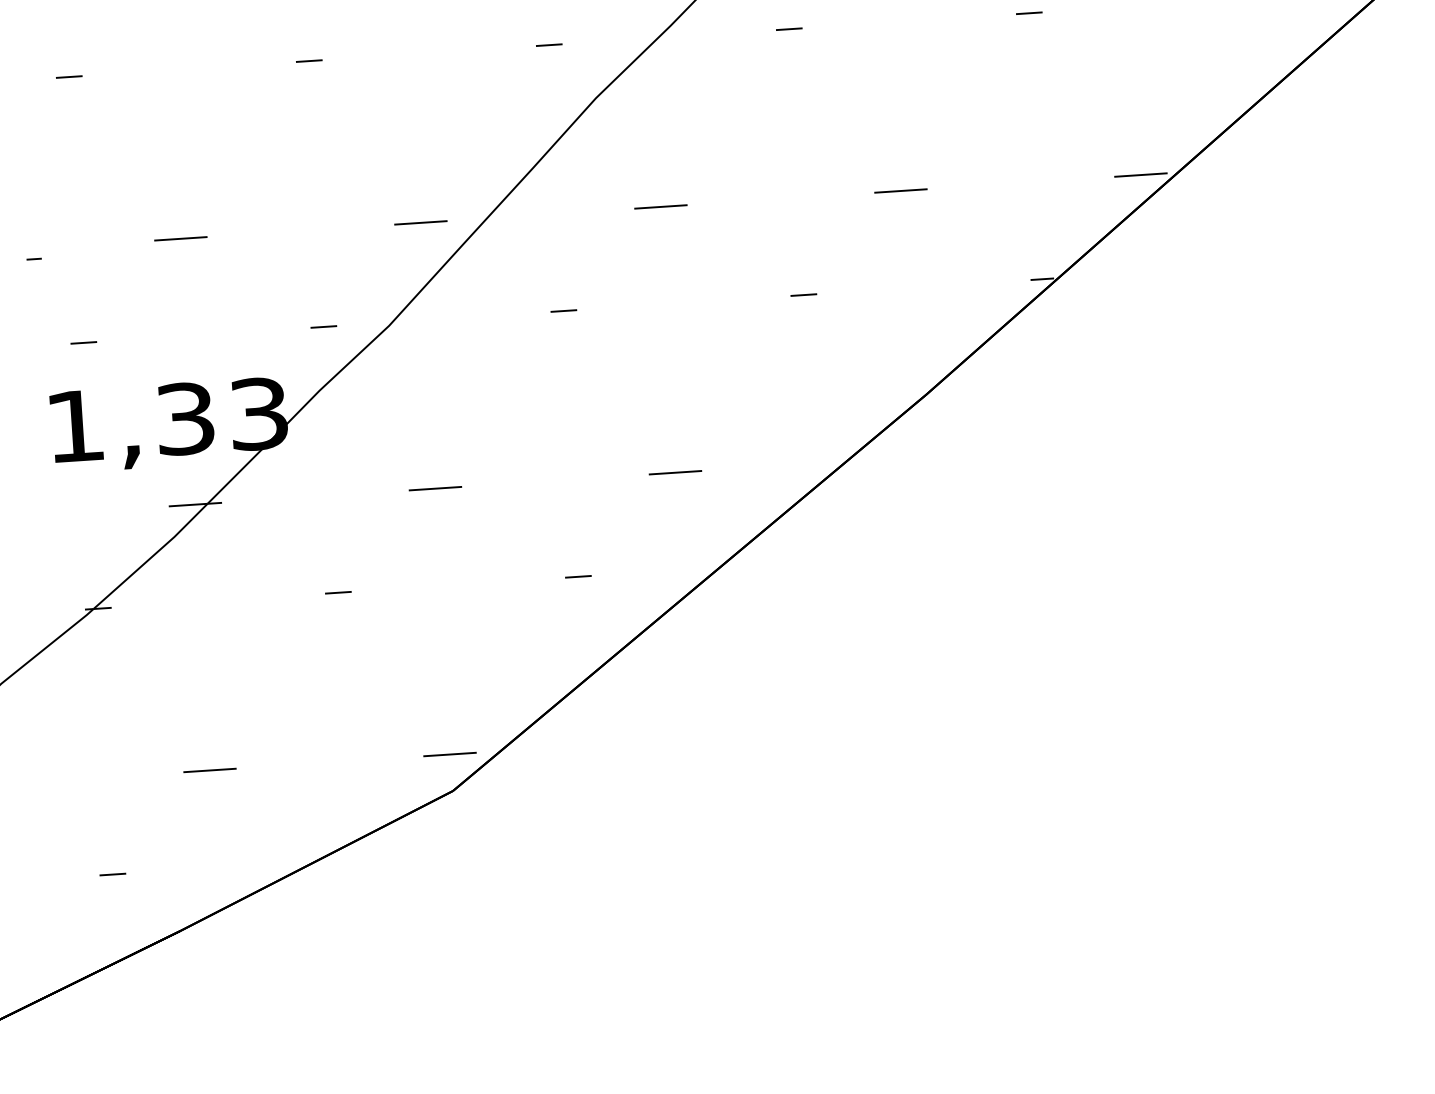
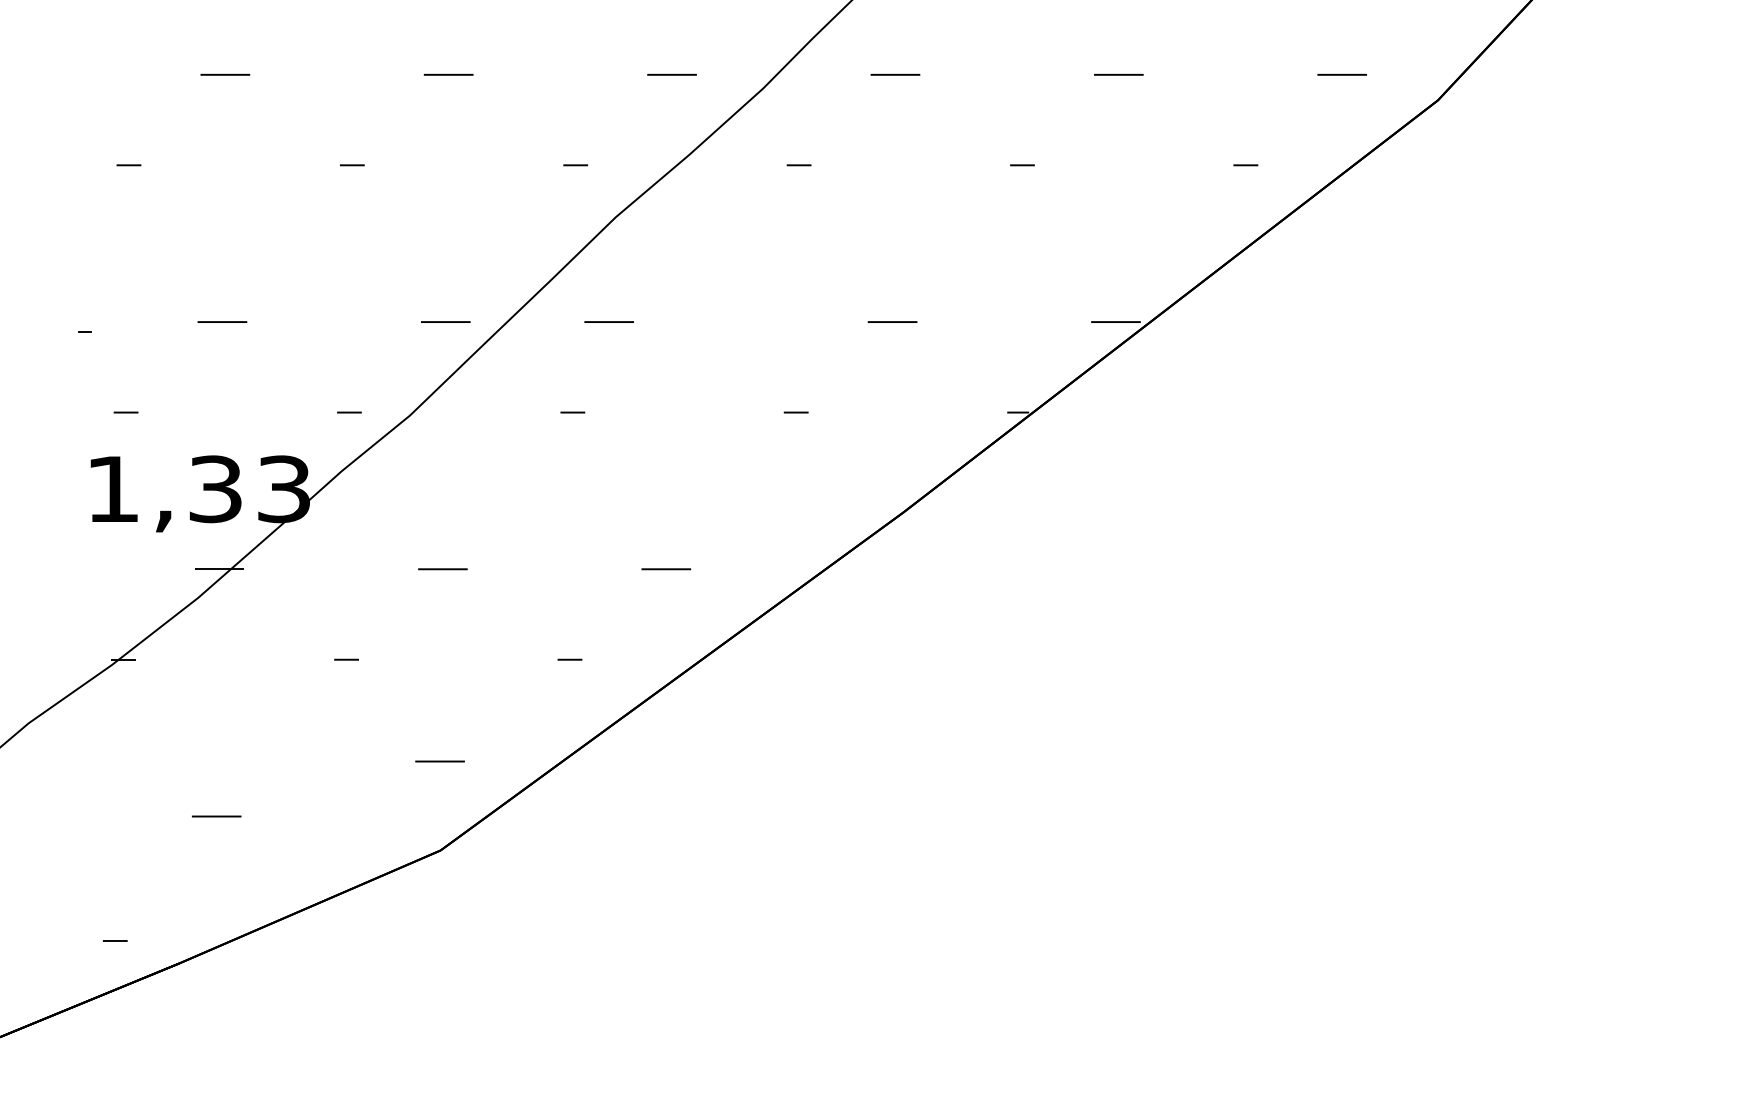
line: (660, 206) -> (608, 321), moved
line: (449, 754) -> (439, 761), moved
line: (113, 874) -> (115, 940), moved

